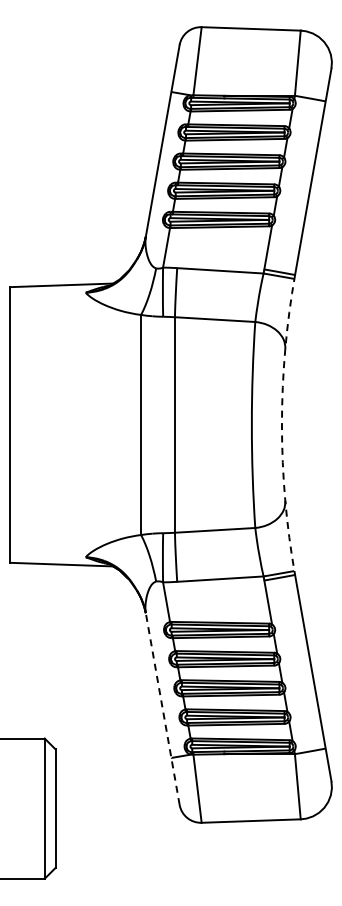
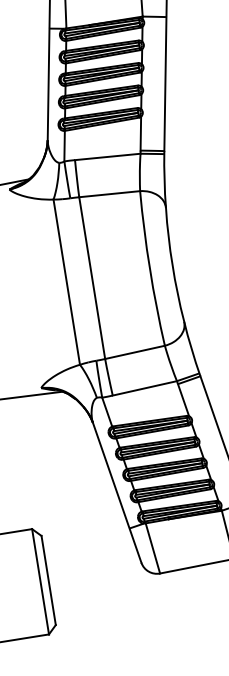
arc: (281, 424) -> (172, 264), dashed -> solid
line: (162, 708) -> (116, 492), dashed -> solid

